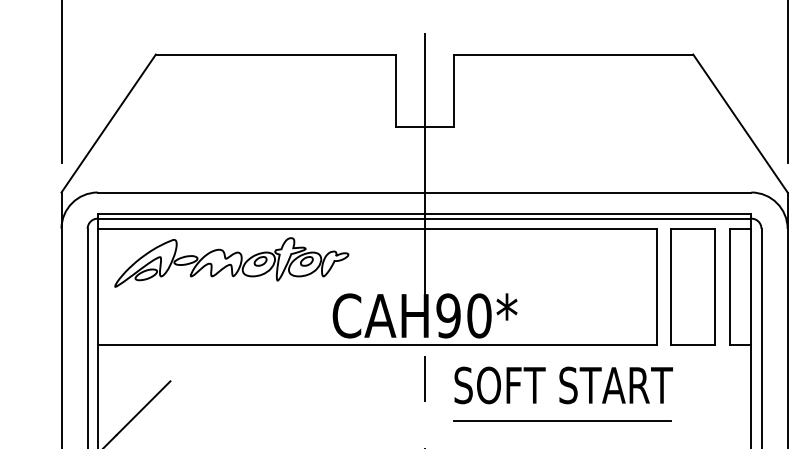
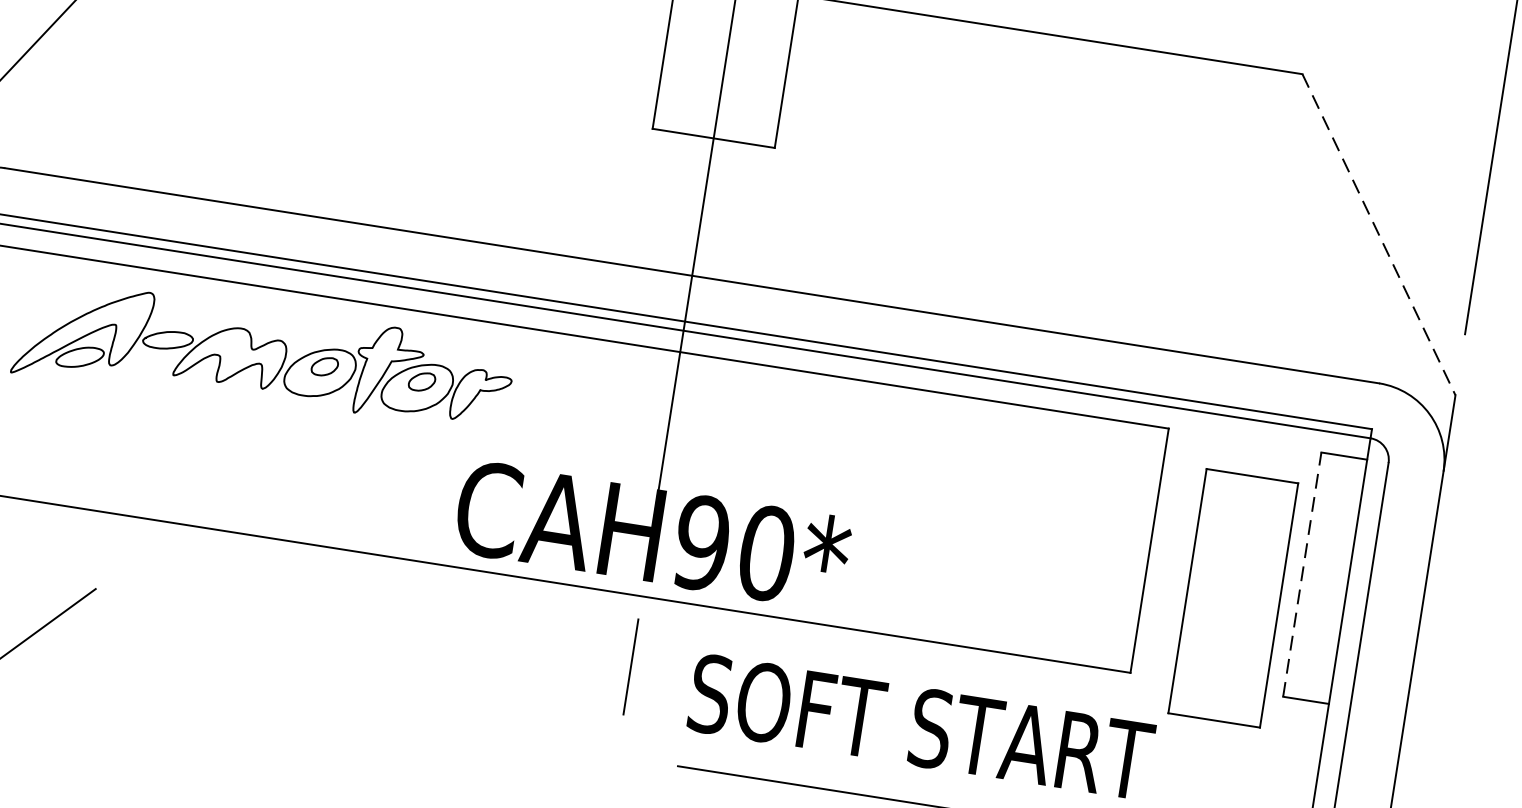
line: (740, 123) -> (1379, 234), solid -> dashed
part: (692, 286) -> (1231, 597), moved
line: (729, 286) -> (1302, 573), solid -> dashed

